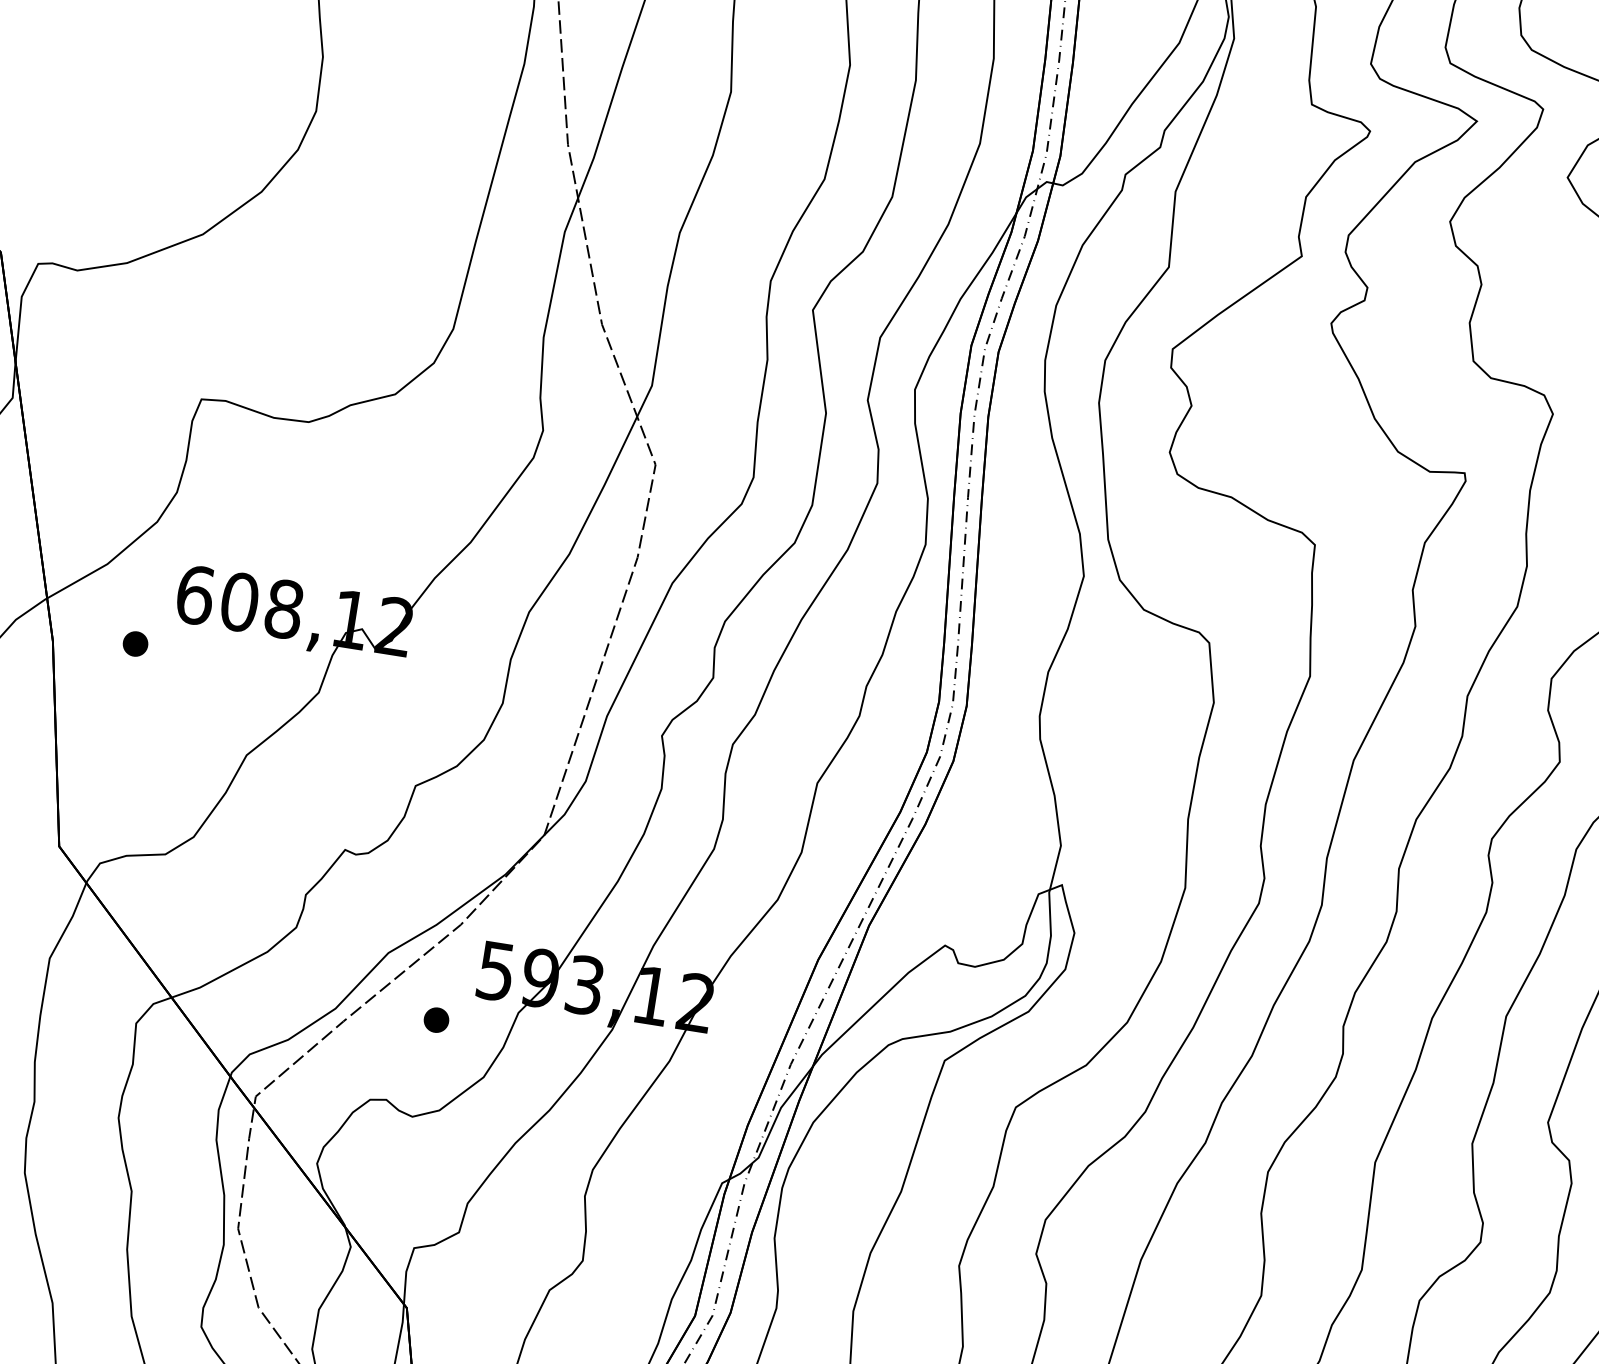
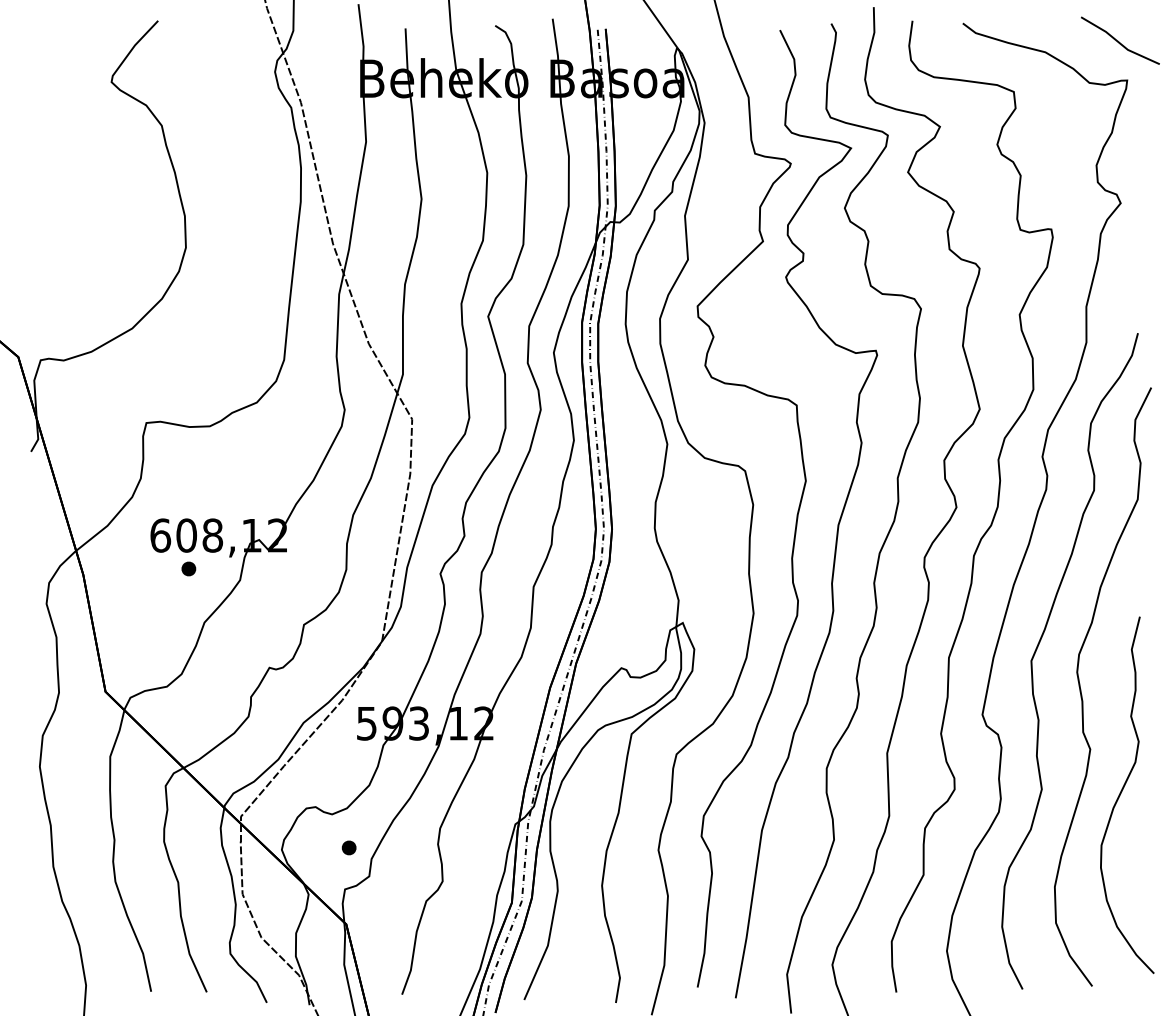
part: (135, 643) -> (188, 568), moved
part: (435, 1019) -> (348, 847), moved

